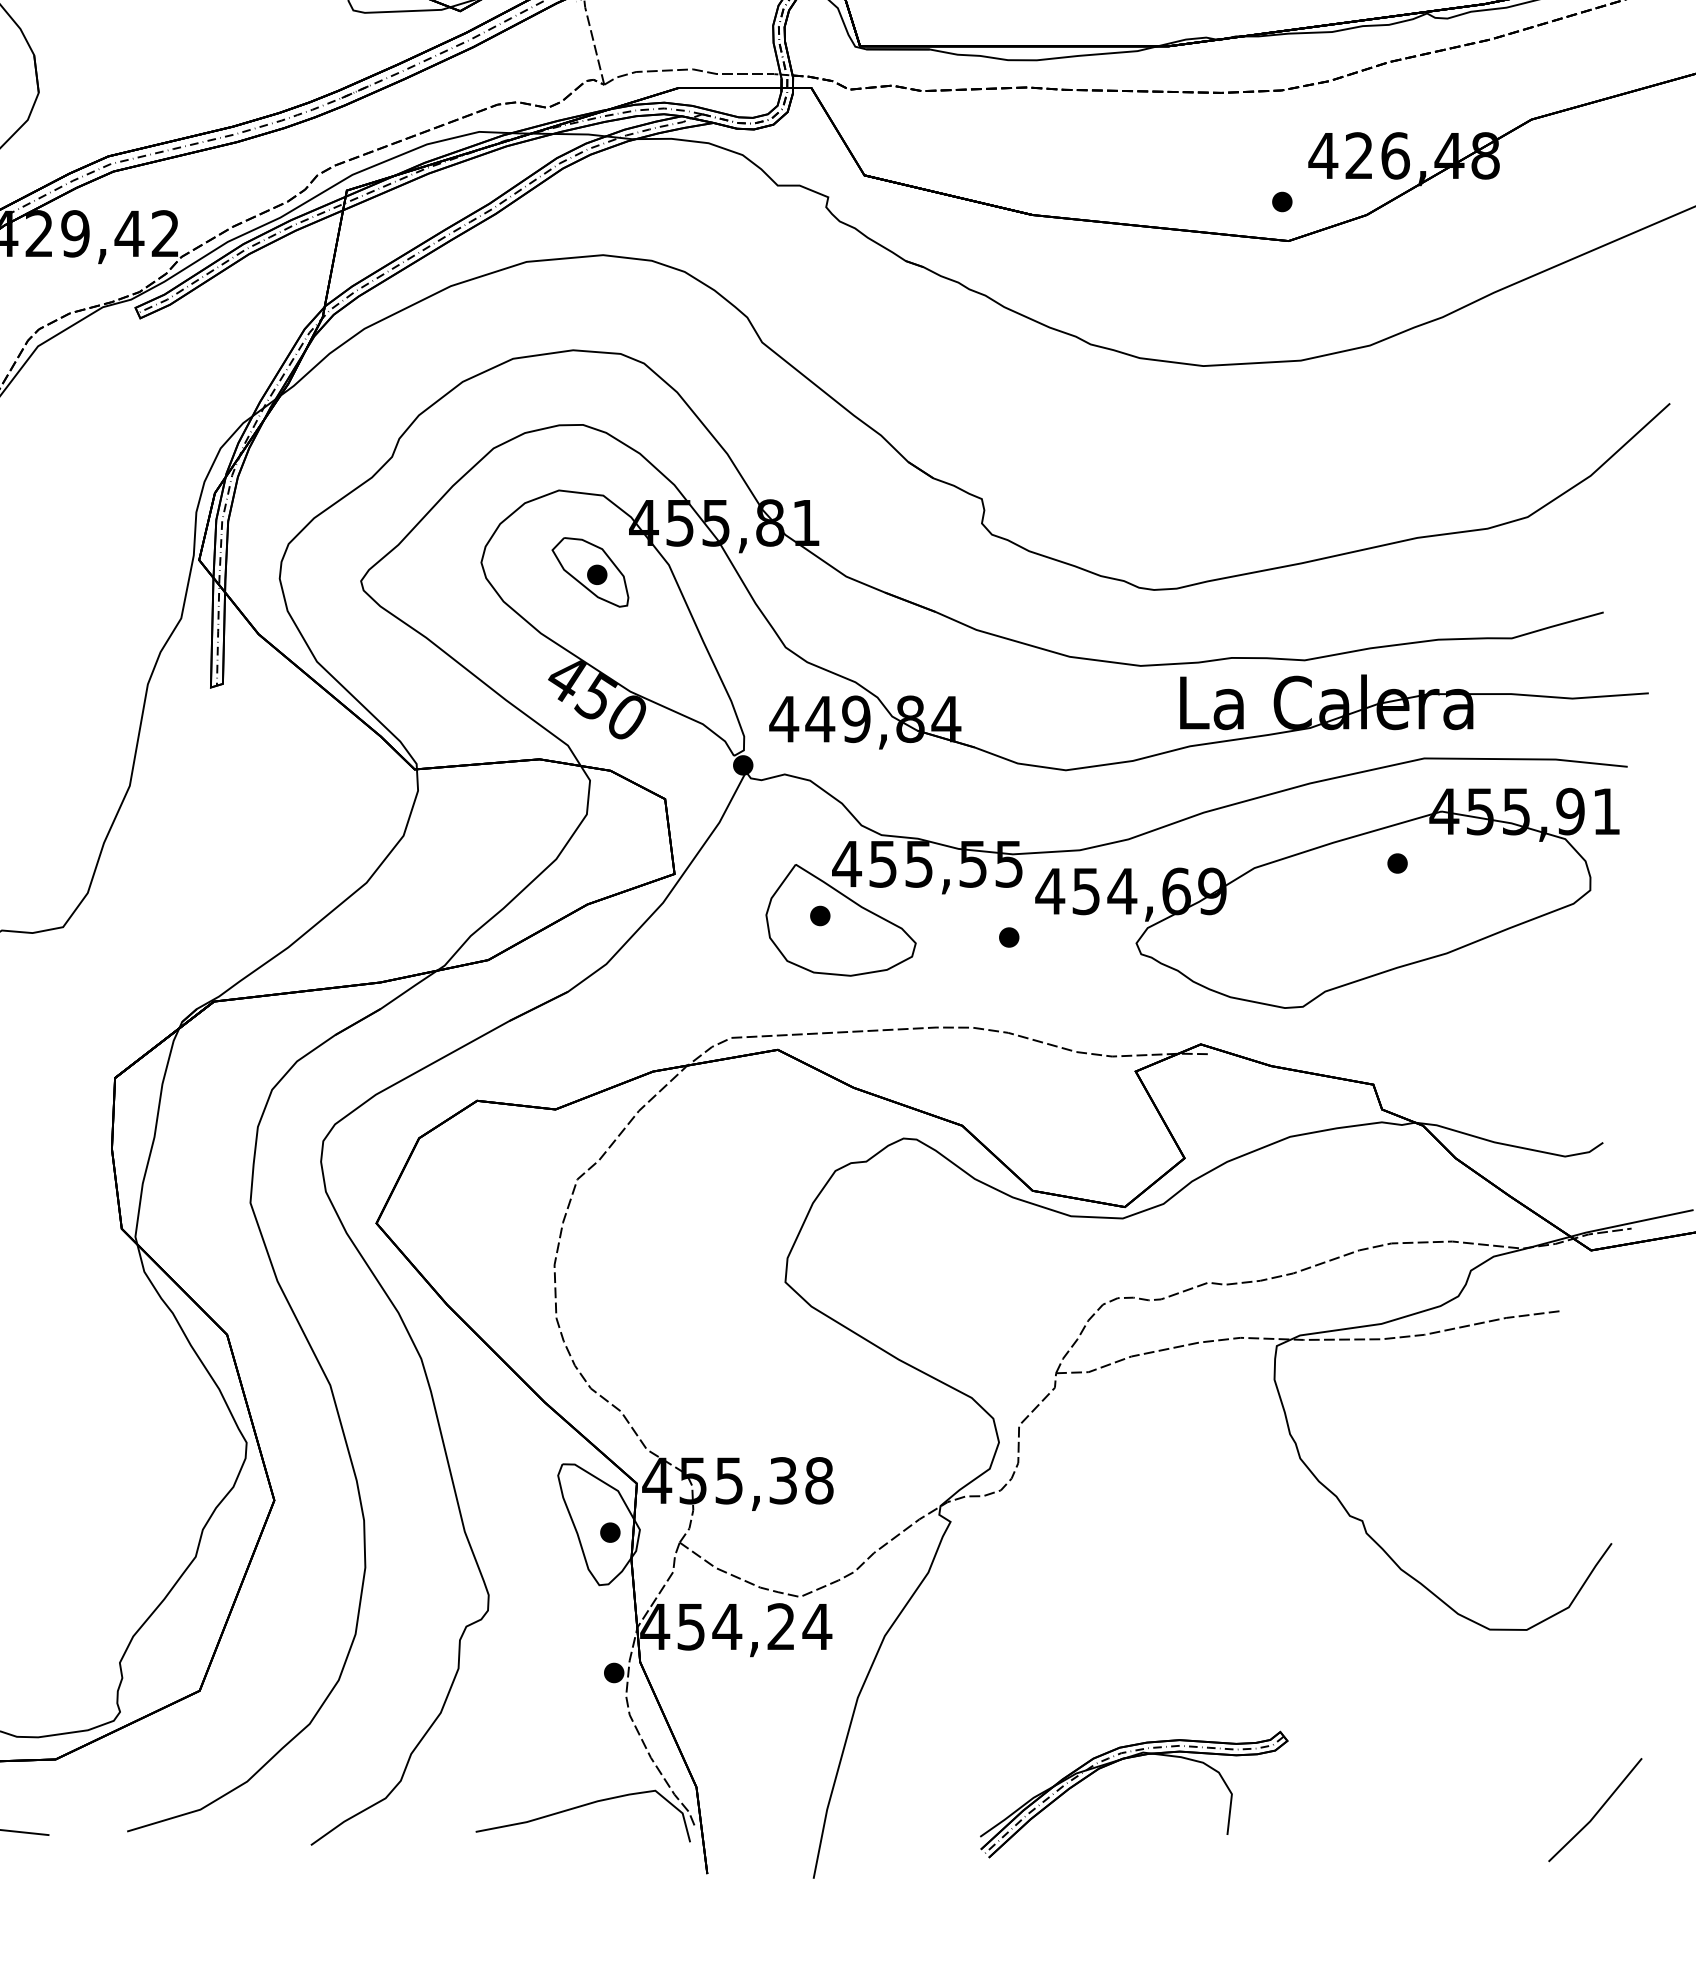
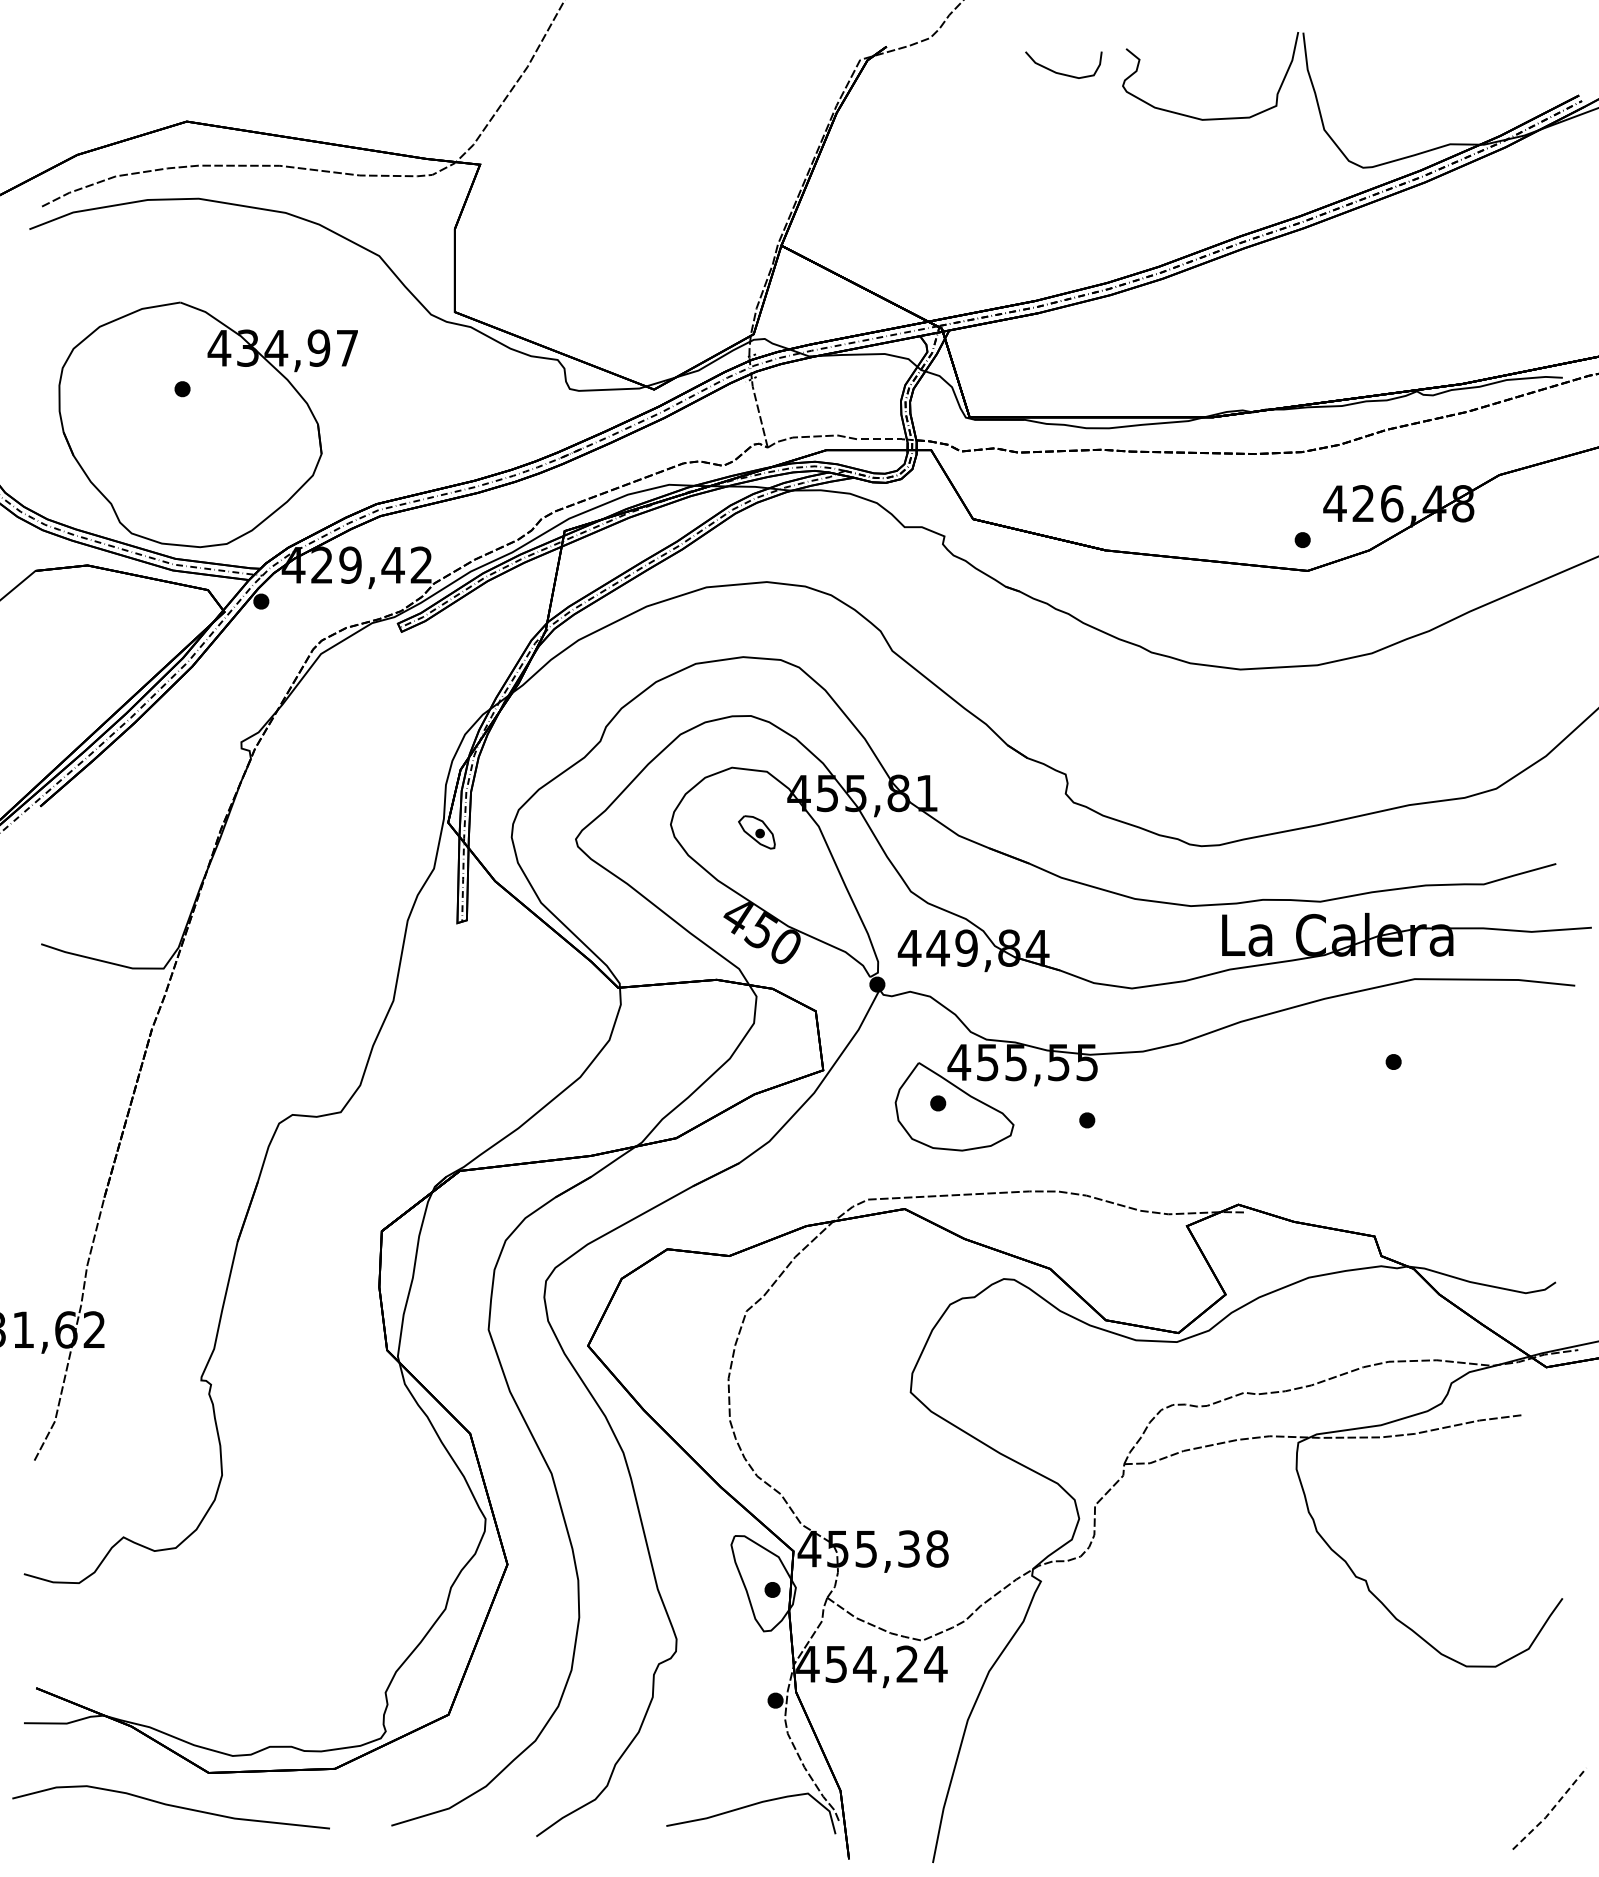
part: (589, 572) -> (756, 832), size x0.6
part: (1326, 898) -> (1337, 1089), removed
part: (1129, 1758) -> (1182, 1768), removed
line: (1597, 1812) -> (1551, 1810), solid -> dashed

